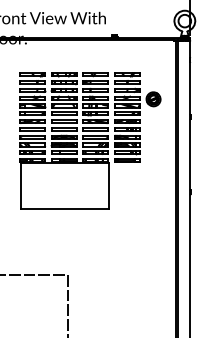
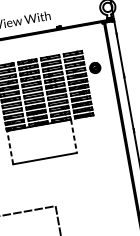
line: (20, 185) -> (10, 147), solid -> dashed
line: (108, 186) -> (73, 136), solid -> dashed

